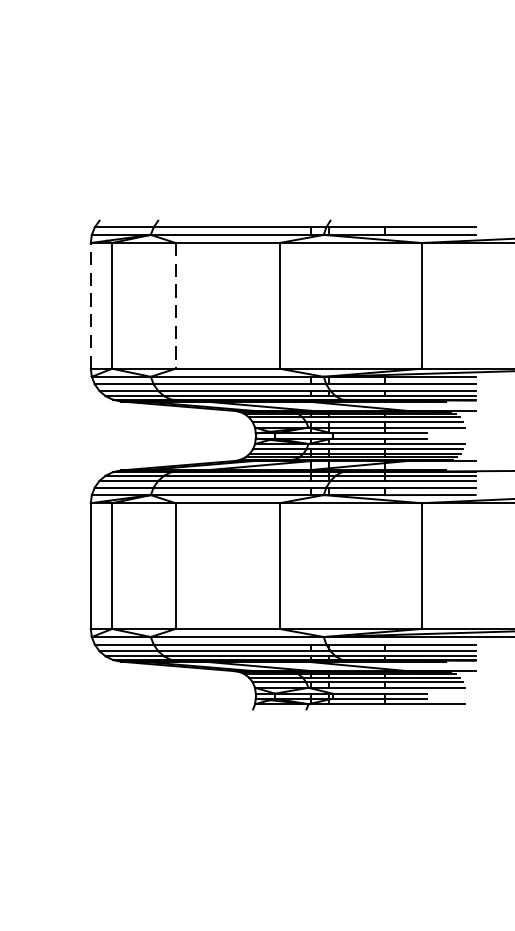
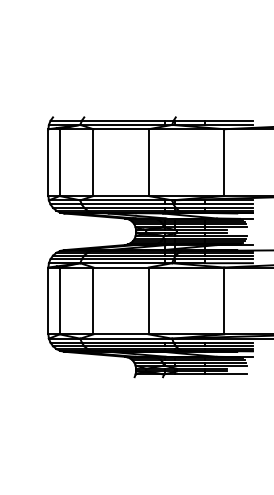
line: (91, 305) -> (48, 162), dashed -> solid
line: (175, 307) -> (93, 163), dashed -> solid

